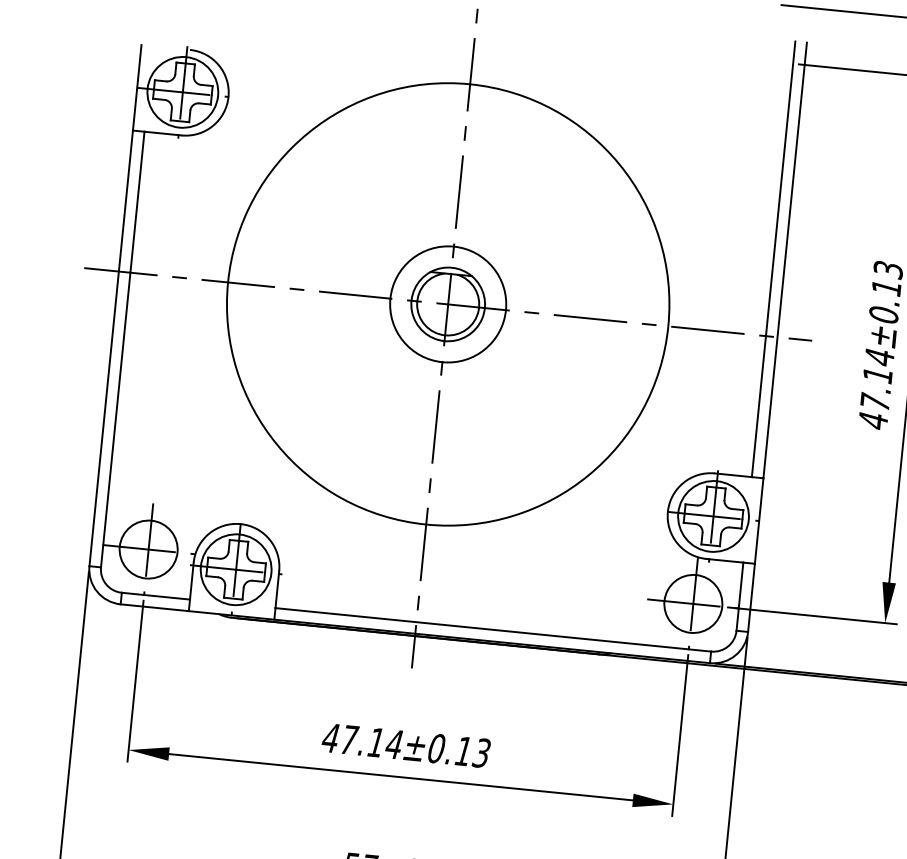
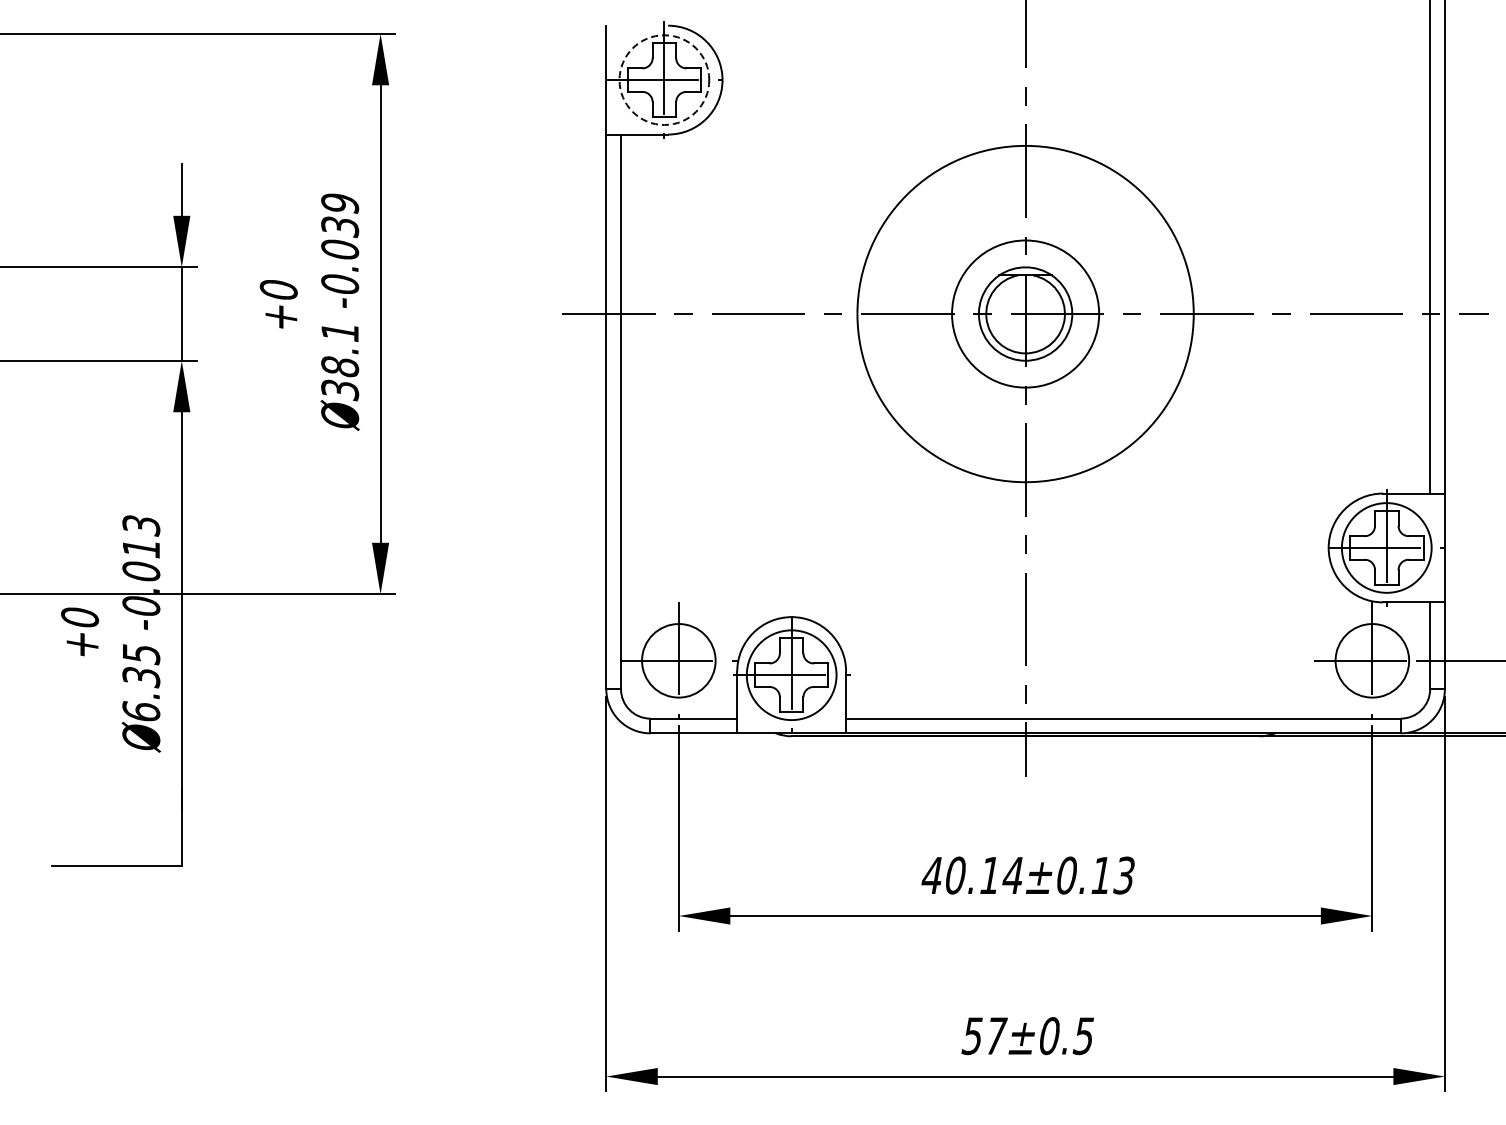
circle: (182, 92) -> (664, 80), solid -> dashed
circle: (448, 303) -> (1025, 313), size x0.6
text: (349, 739) -> (956, 875), 47.14±0.13 -> 40.14±0.13

